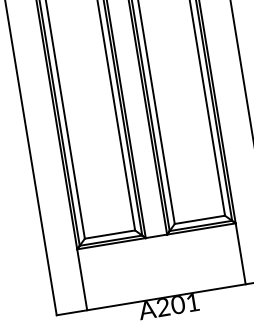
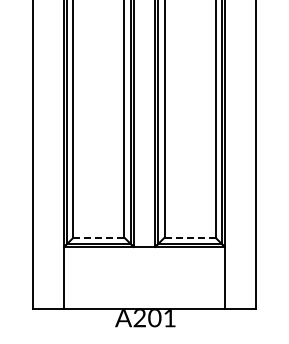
line: (200, 219) -> (190, 237), solid -> dashed
line: (109, 234) -> (98, 237), solid -> dashed

